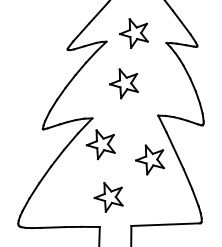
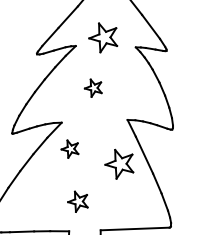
part: (123, 83) -> (92, 87), size x0.6
part: (100, 144) -> (69, 148), size x0.6
part: (108, 197) -> (77, 201), size x0.7

